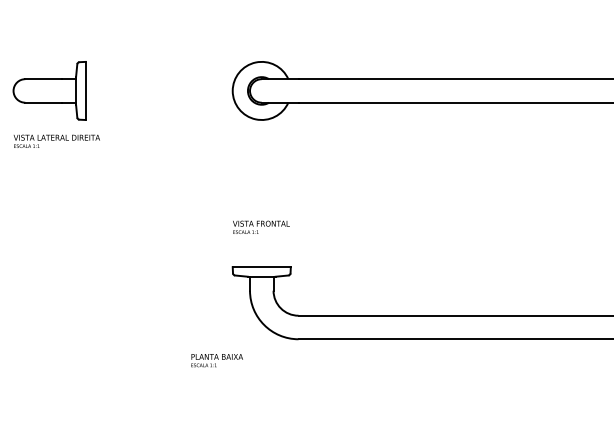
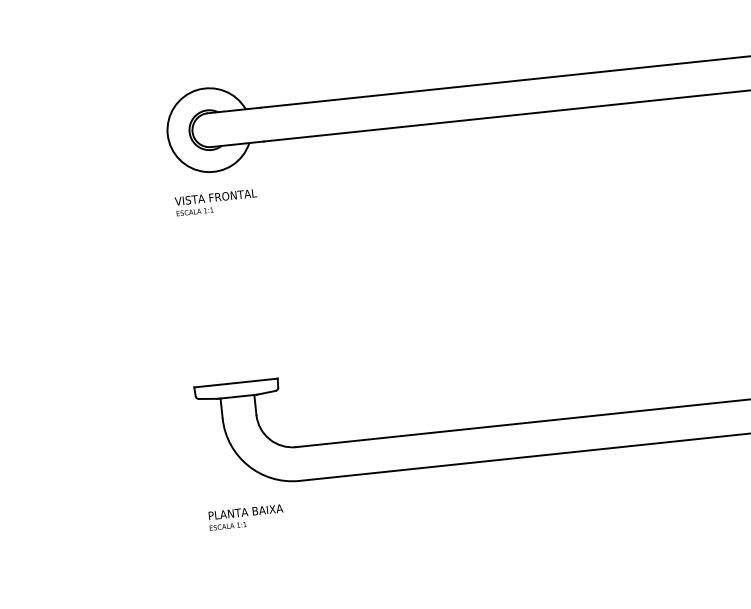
text: (261, 226) -> (216, 201), moved
text: (216, 360) -> (245, 517), moved

